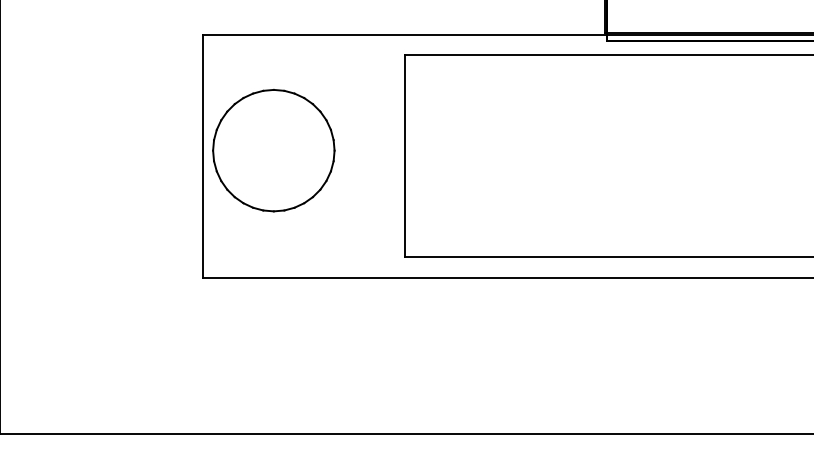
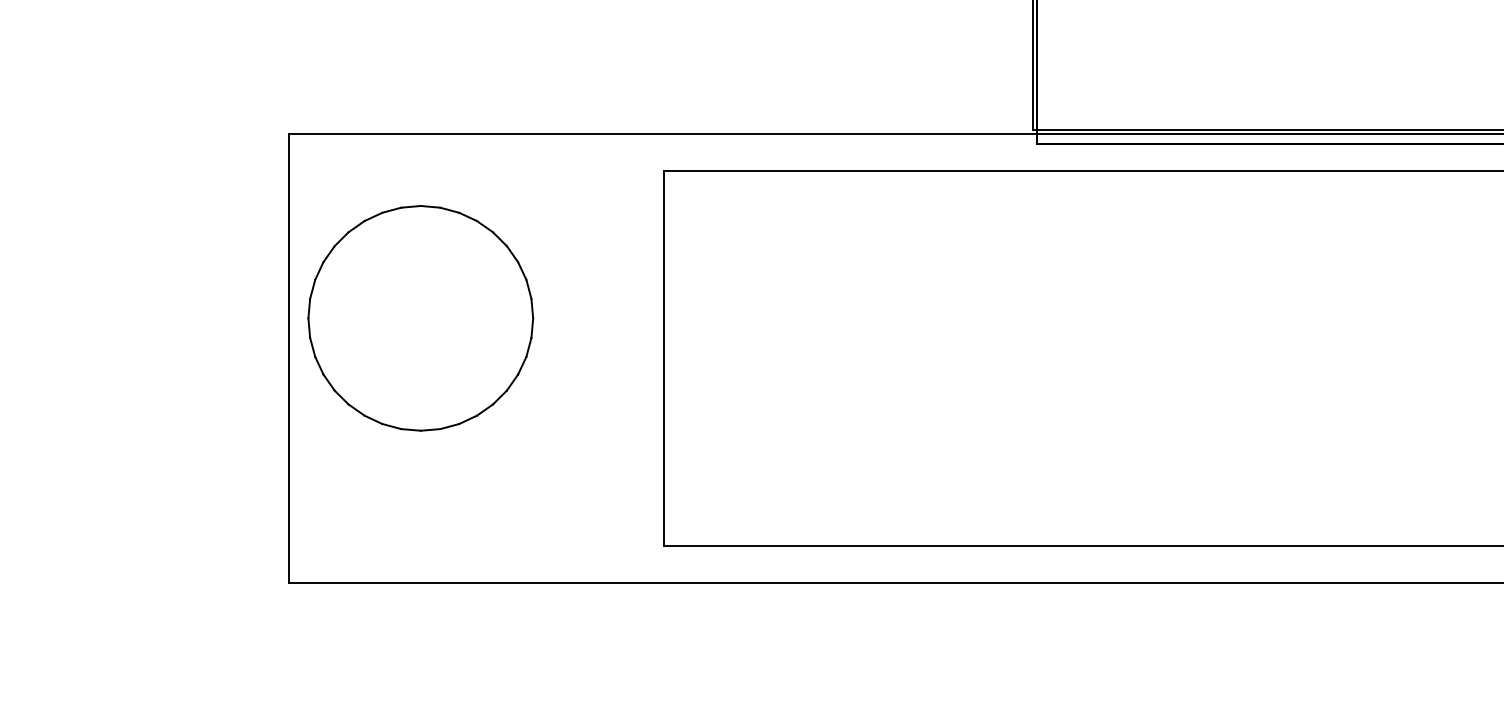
part: (273, 150) -> (420, 318), moved

